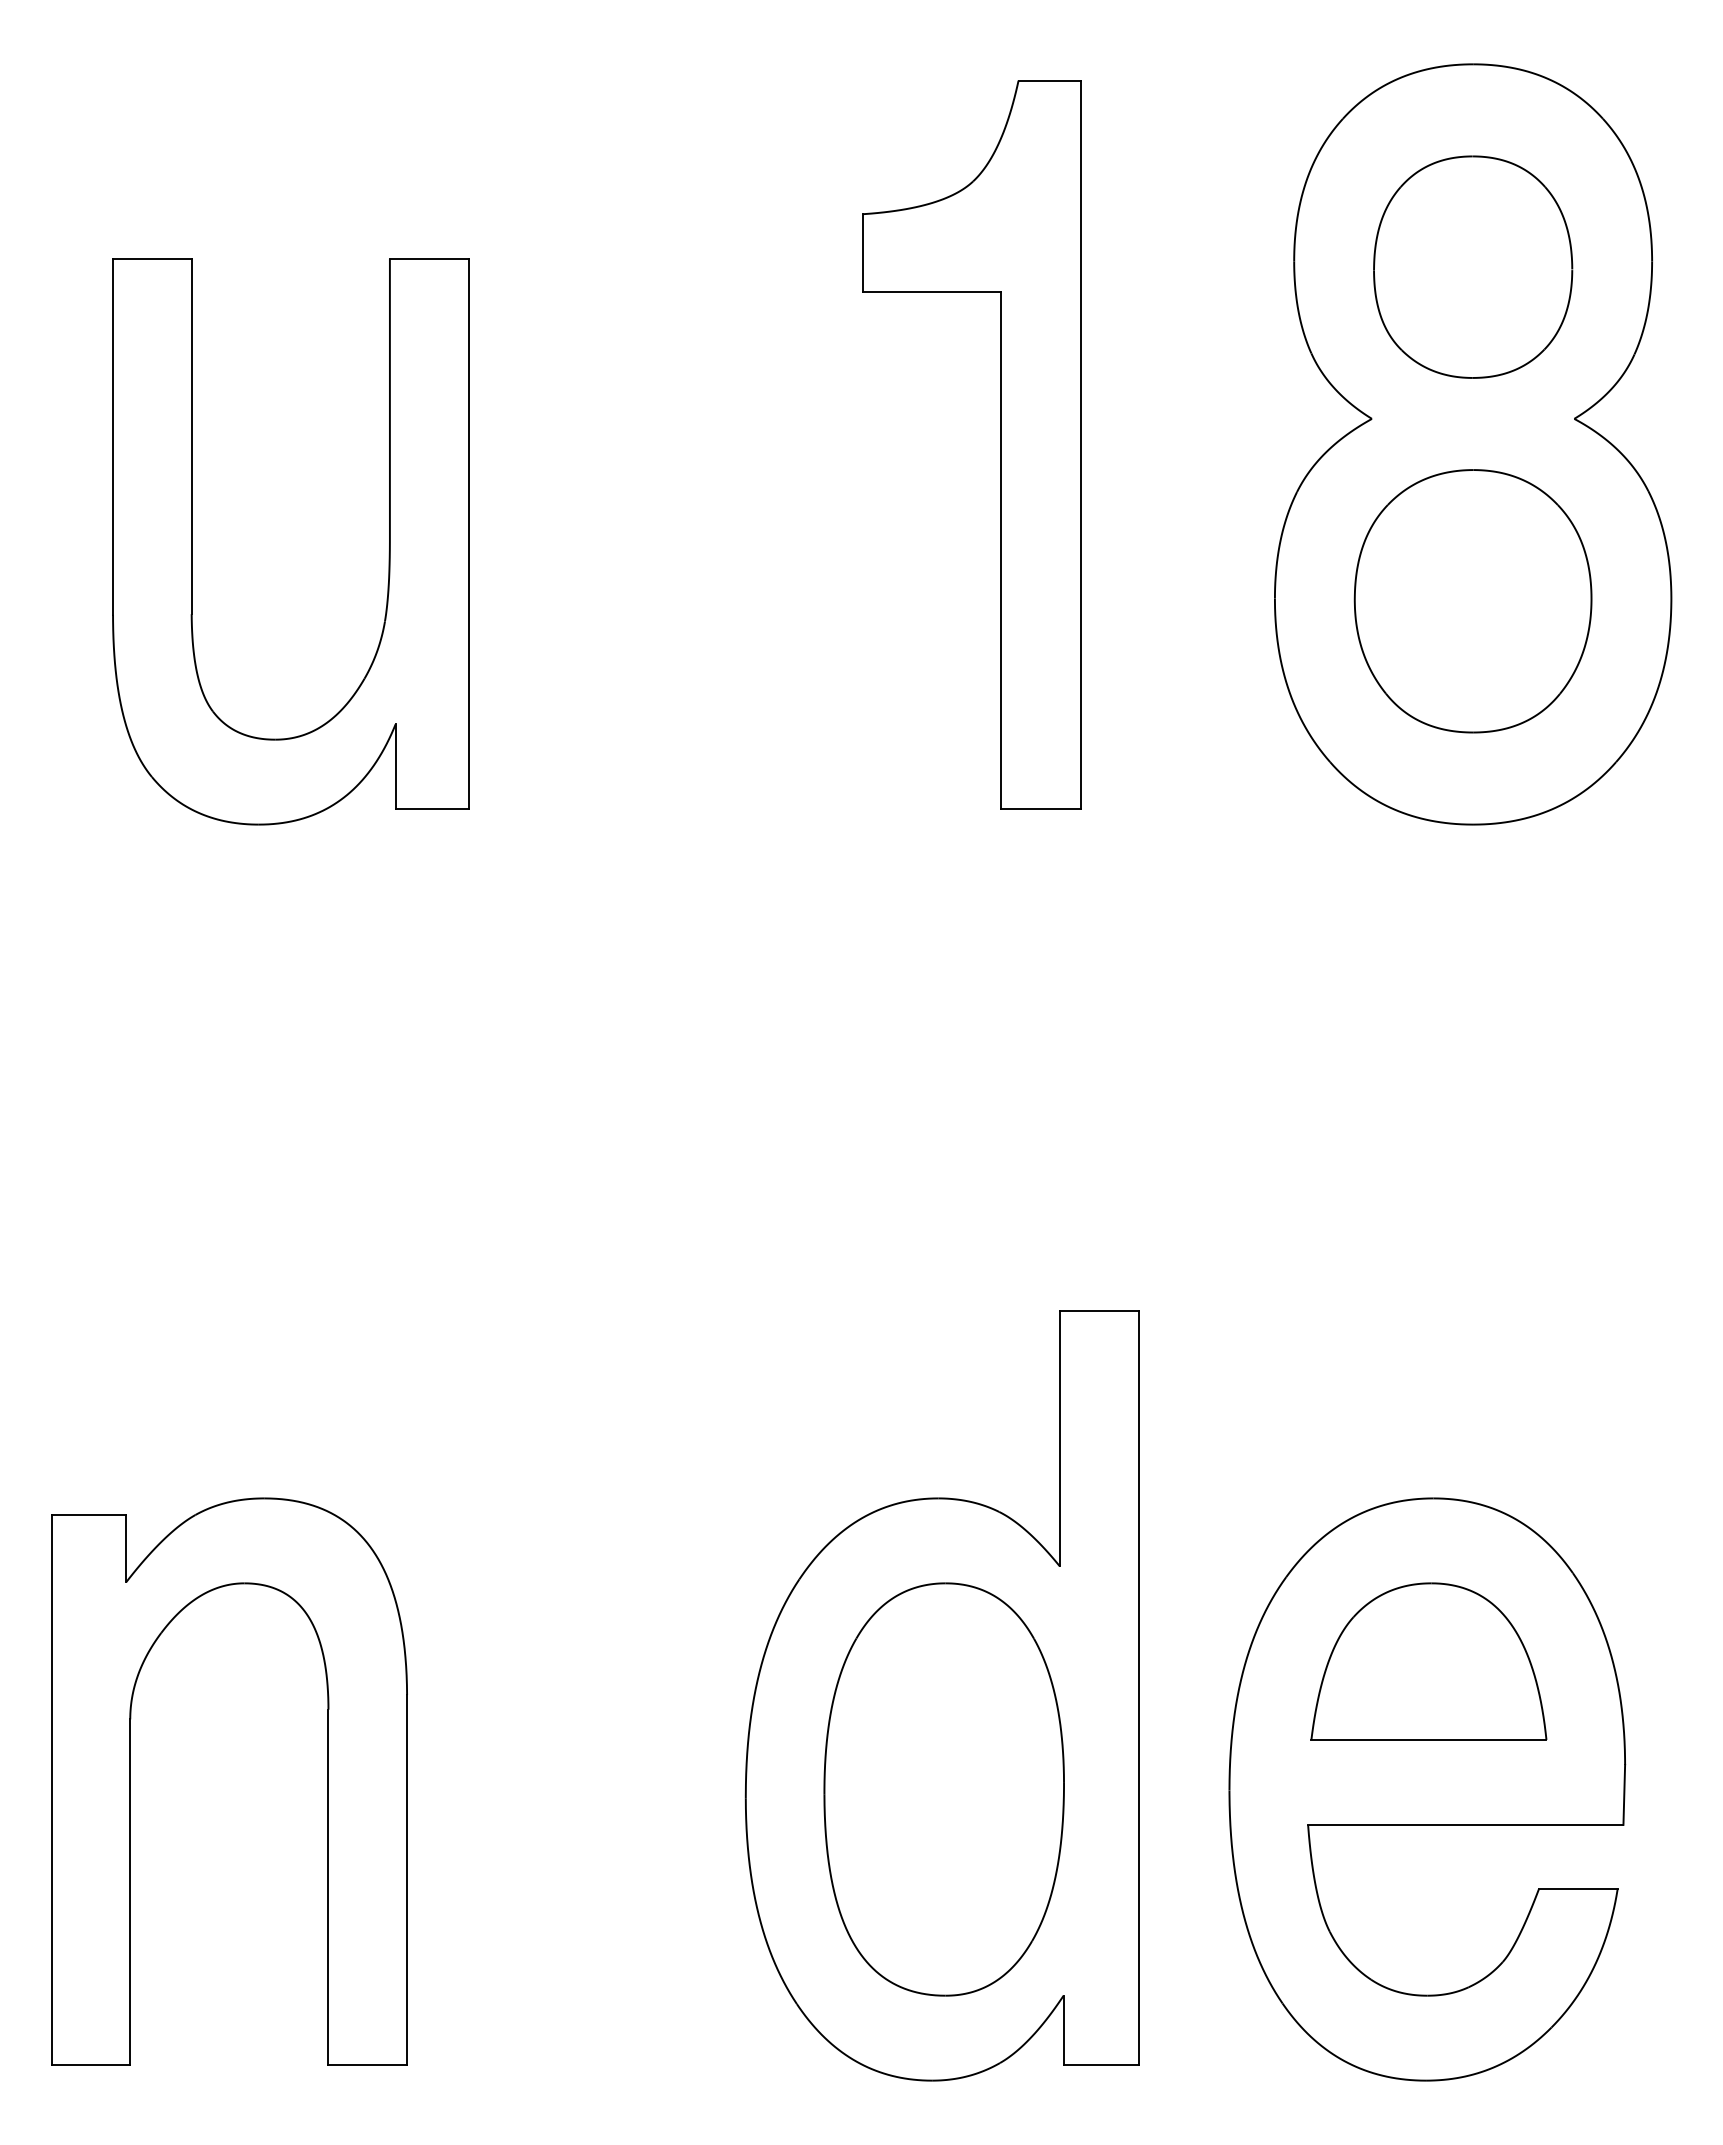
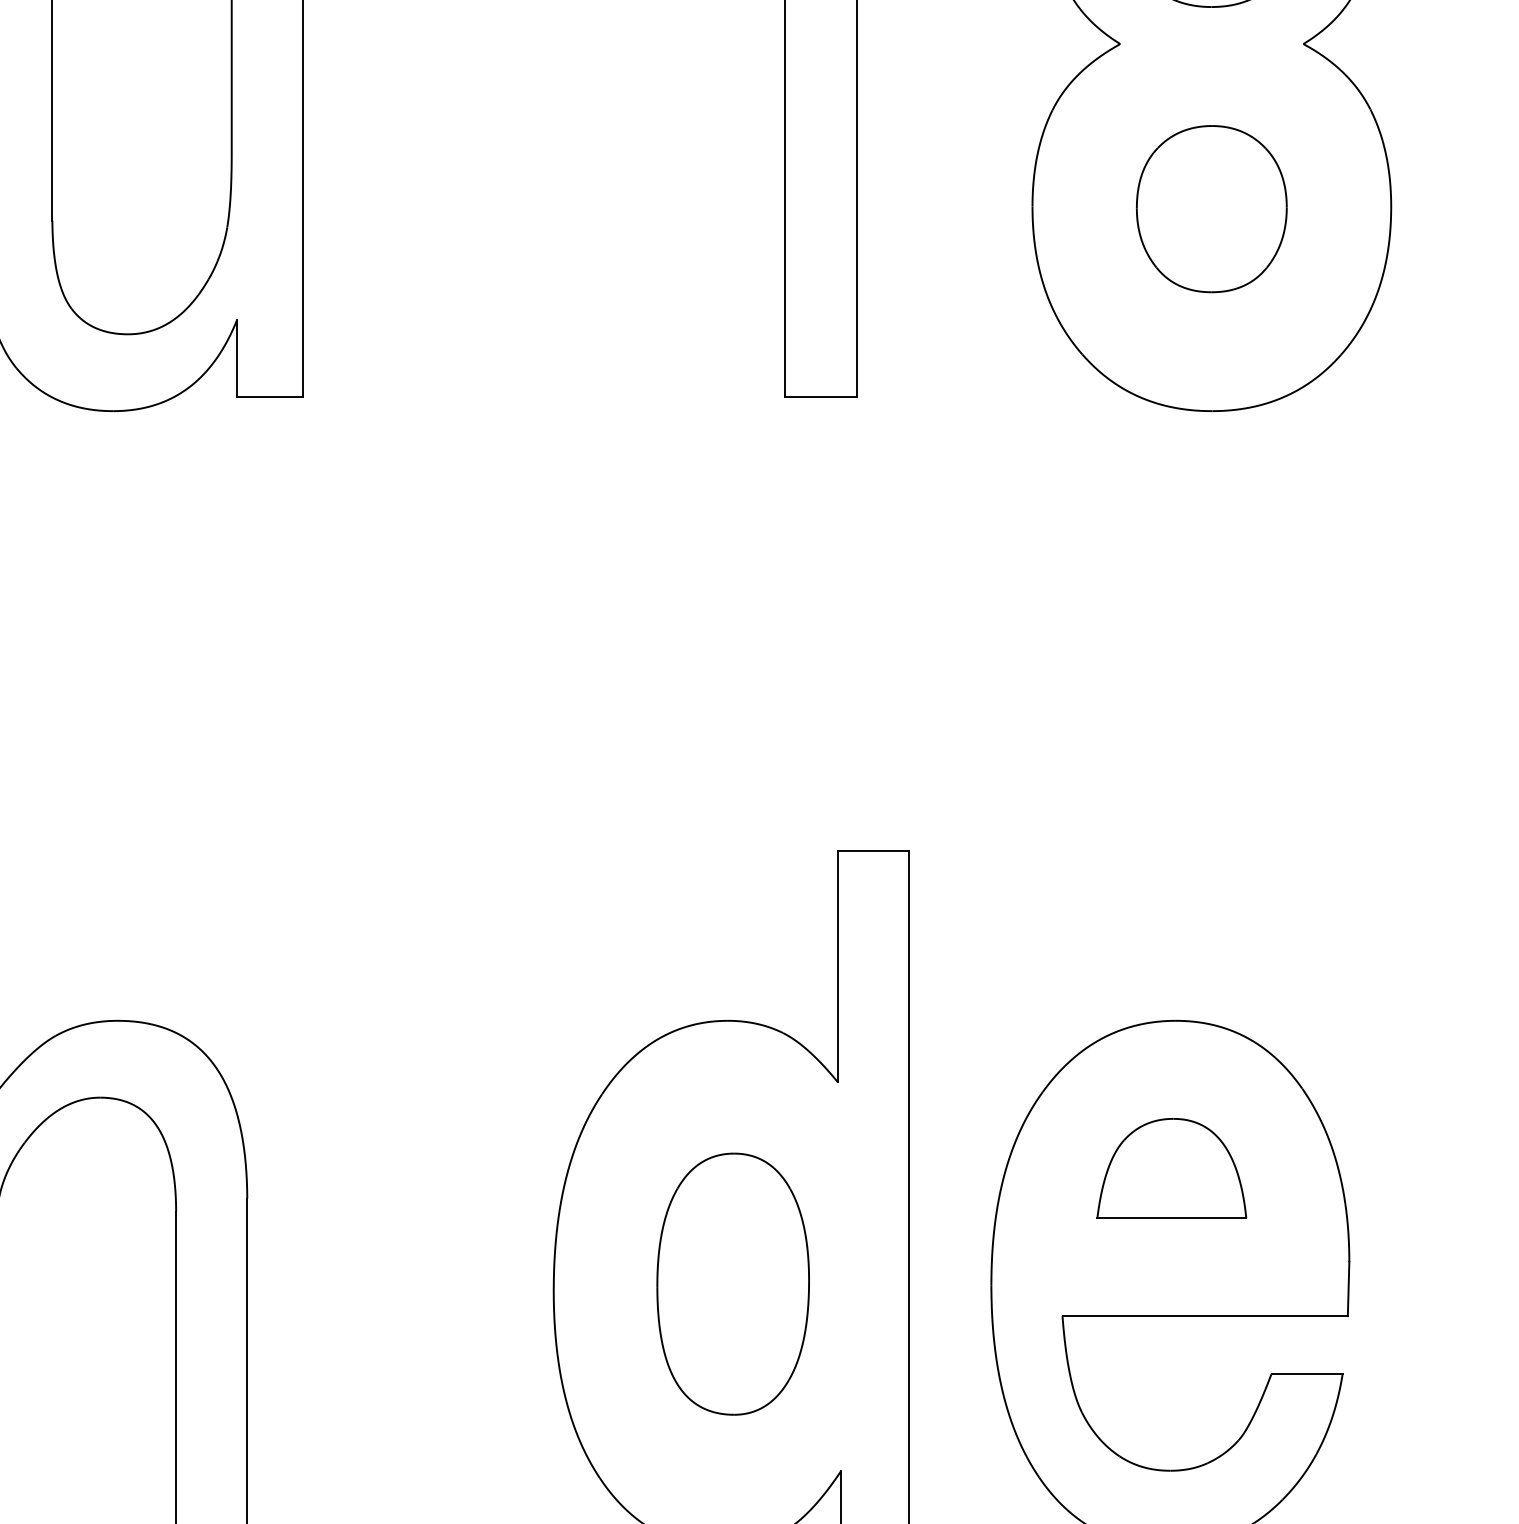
part: (1472, 601) -> (1211, 209), size x0.7
part: (1428, 1661) -> (1171, 1168), size x0.7
part: (943, 1789) -> (732, 1284), size x0.7

